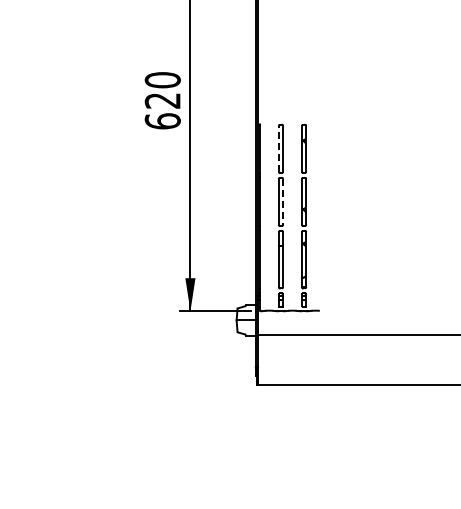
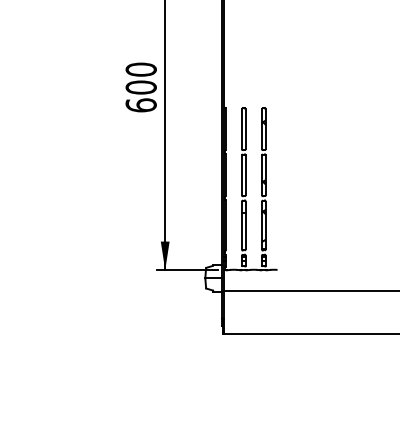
text: (162, 100) -> (140, 87), 620 -> 600
line: (278, 148) -> (241, 128), dashed -> solid
line: (283, 201) -> (246, 174), dashed -> solid

